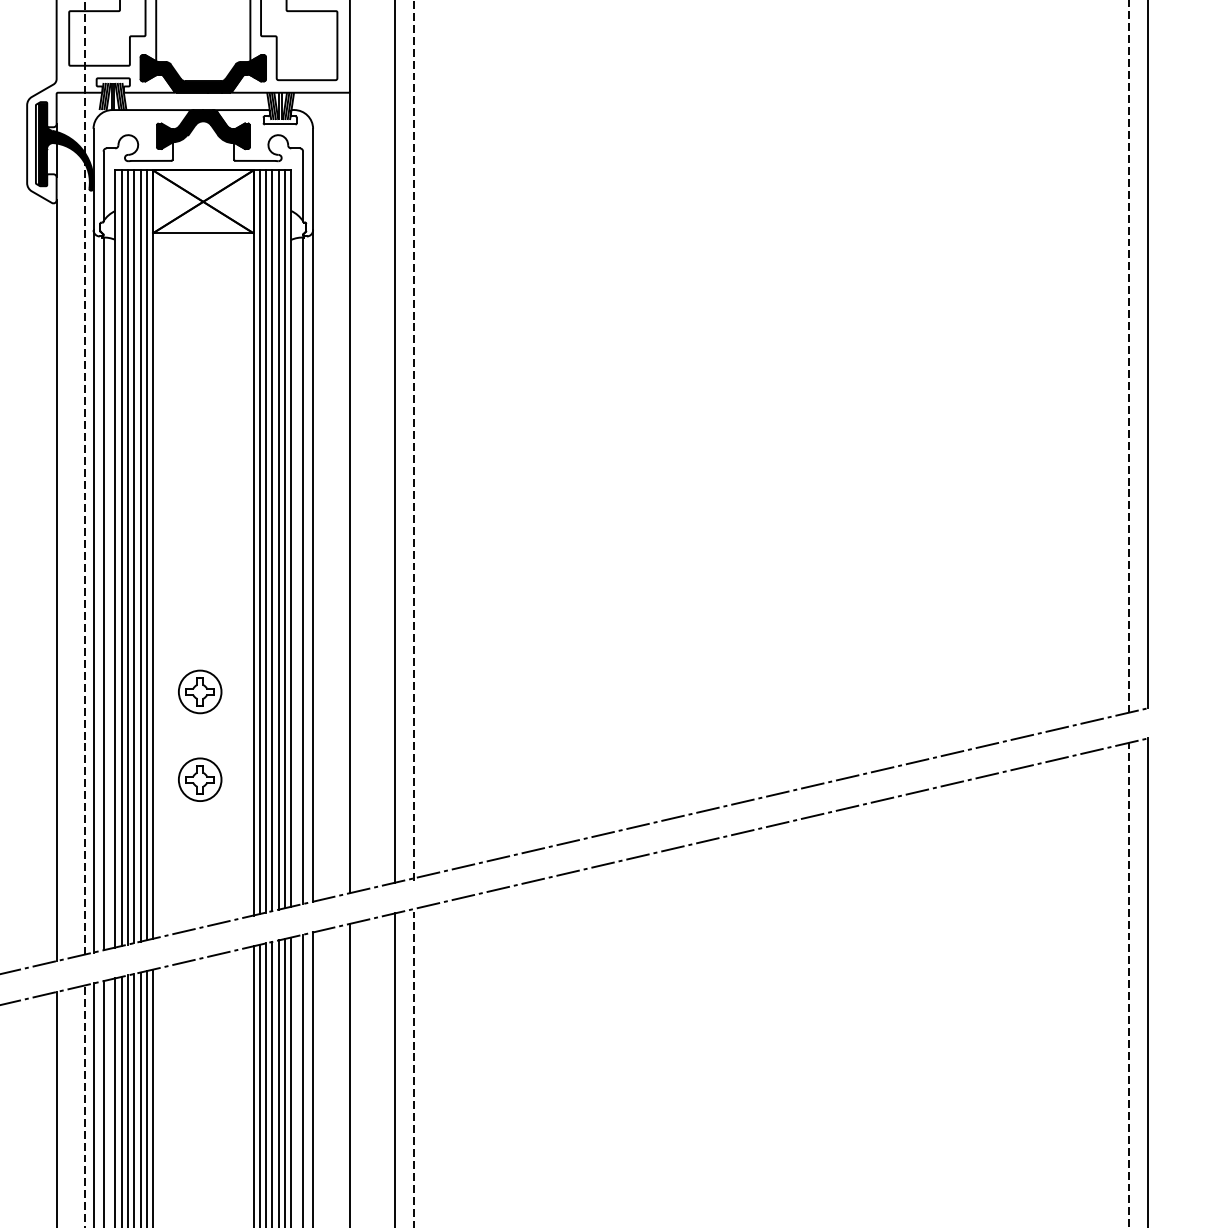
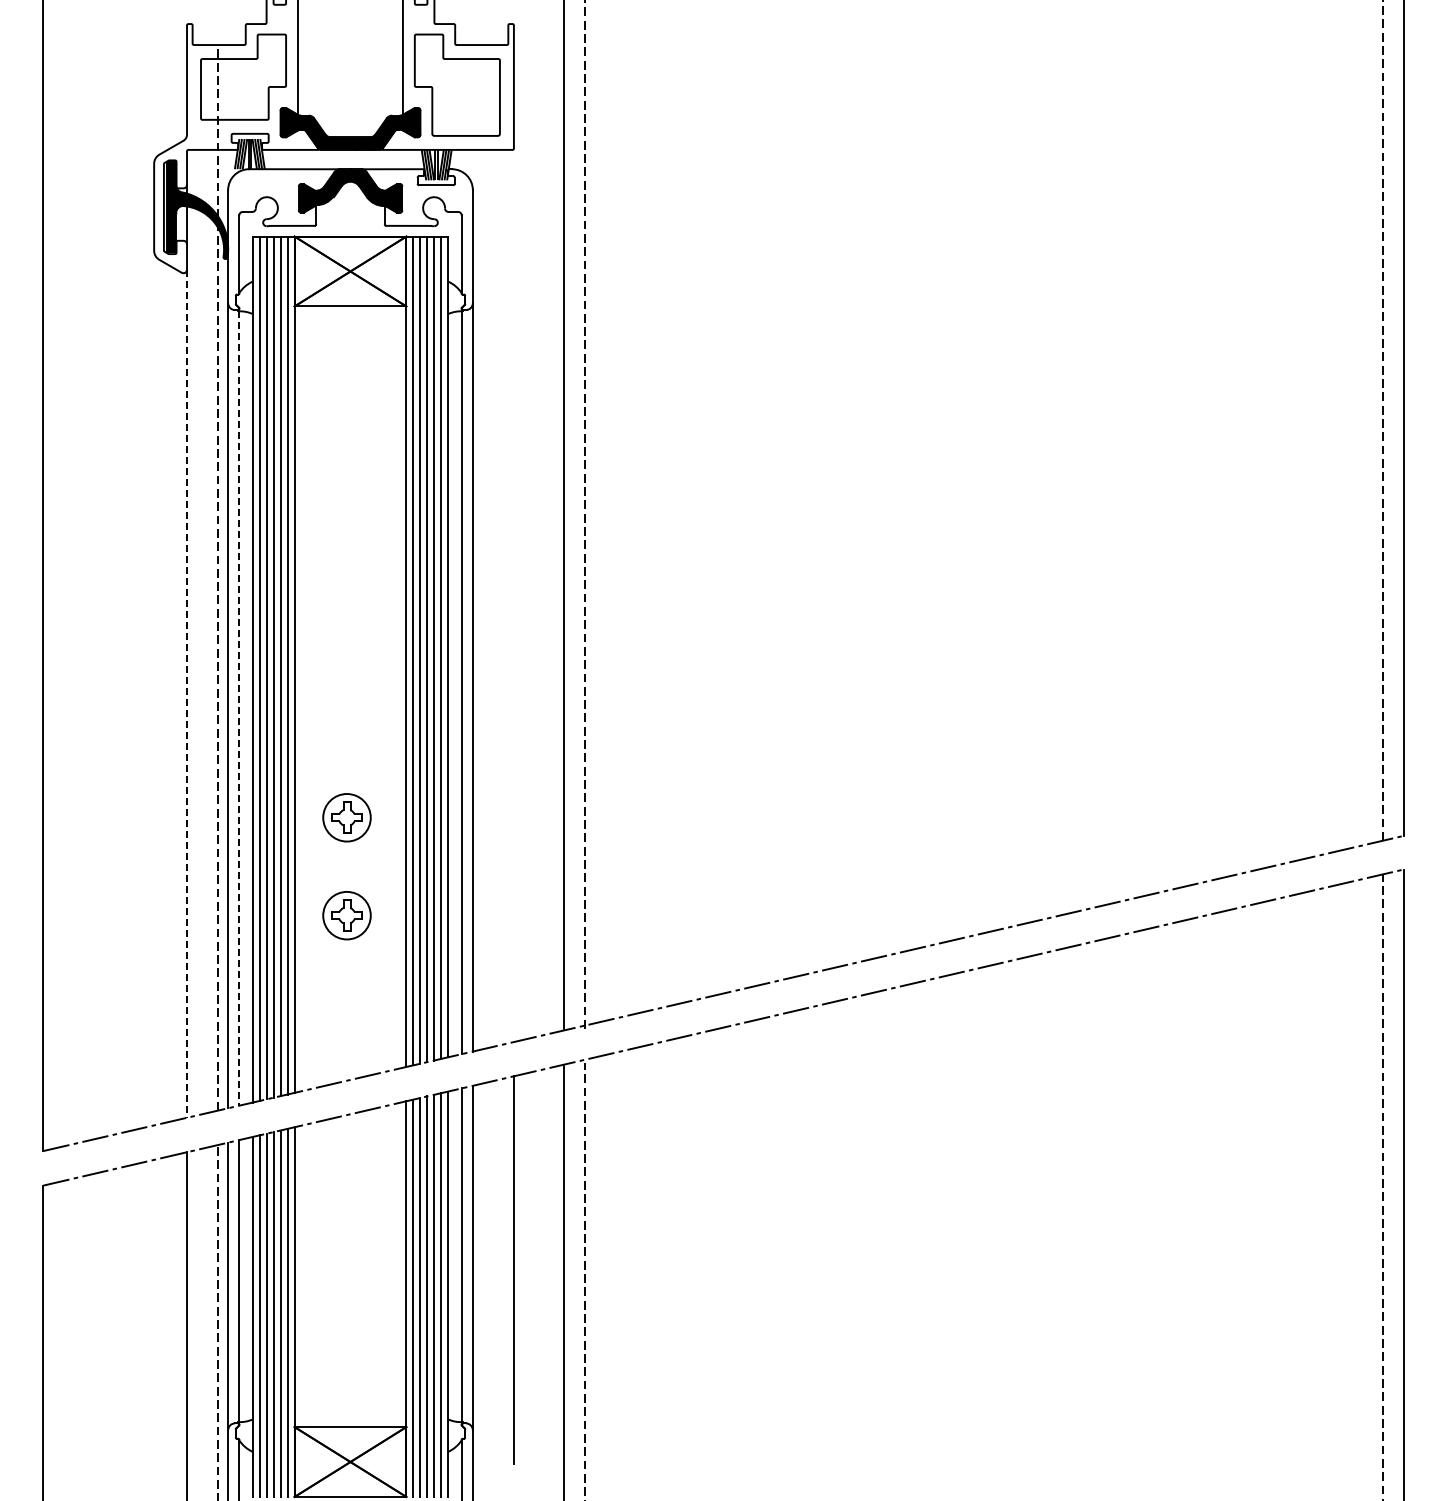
line: (349, 492) -> (513, 595), removed
line: (57, 581) -> (187, 694), solid -> dashed
line: (103, 593) -> (239, 708), solid -> dashed

